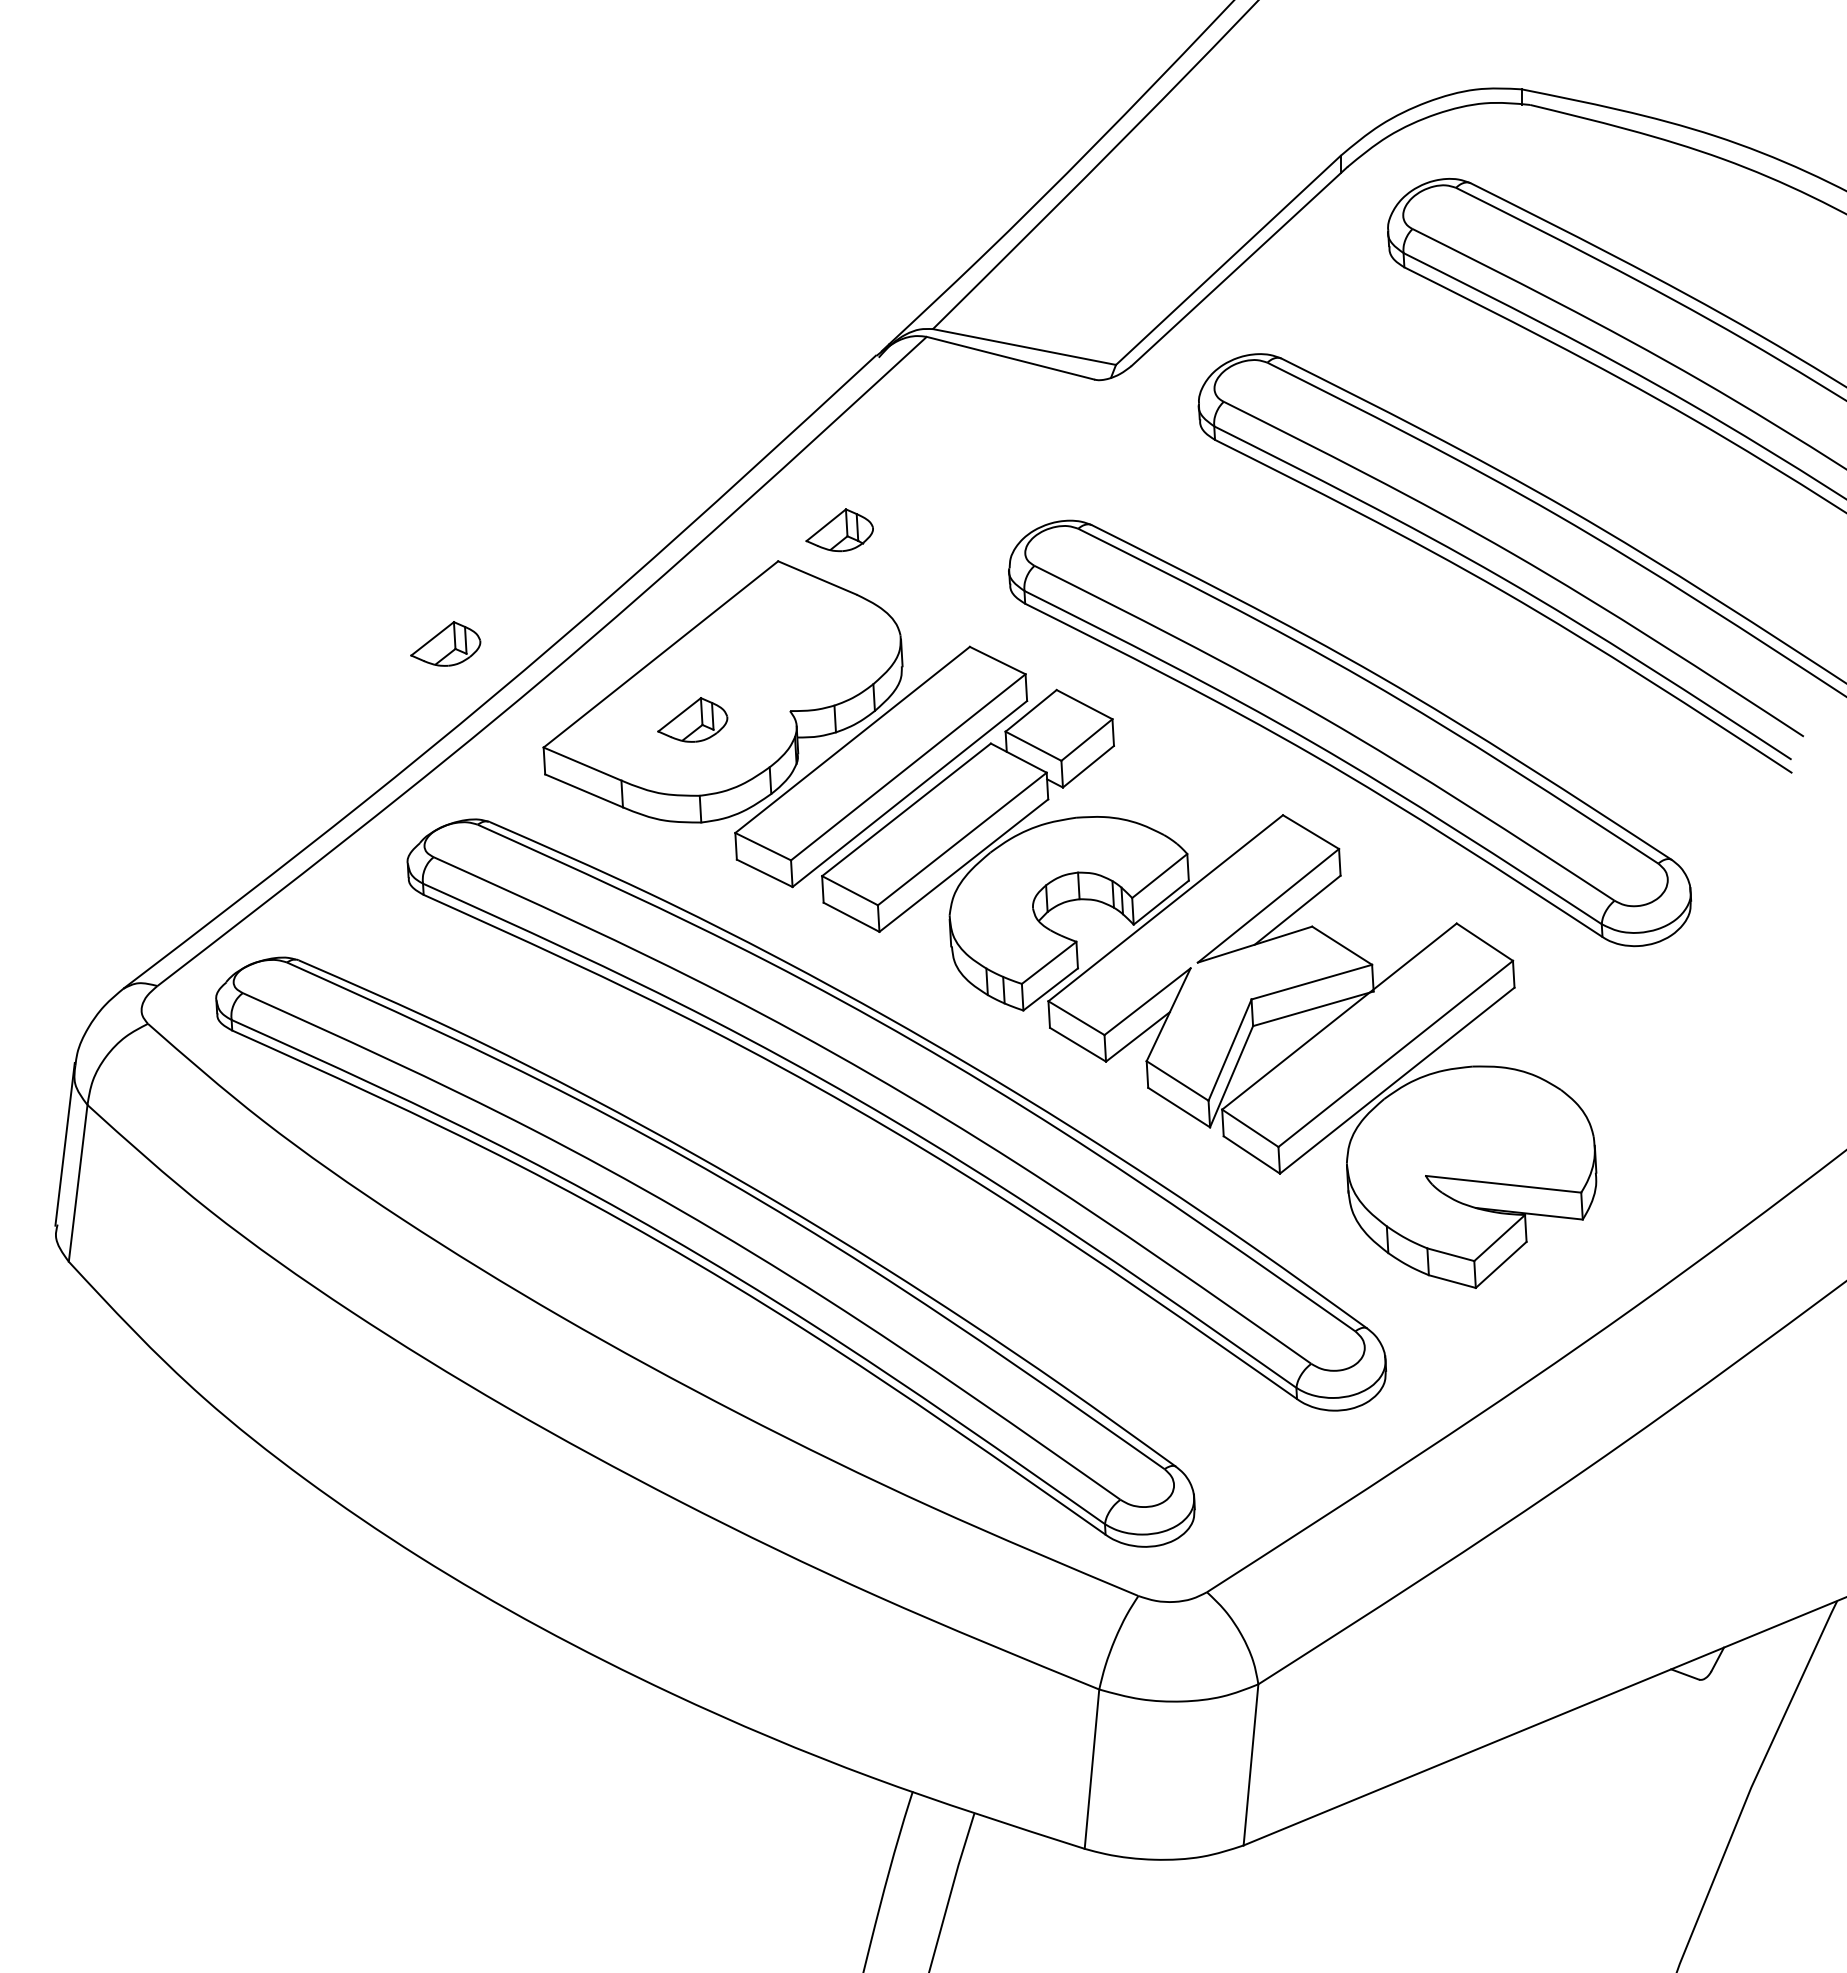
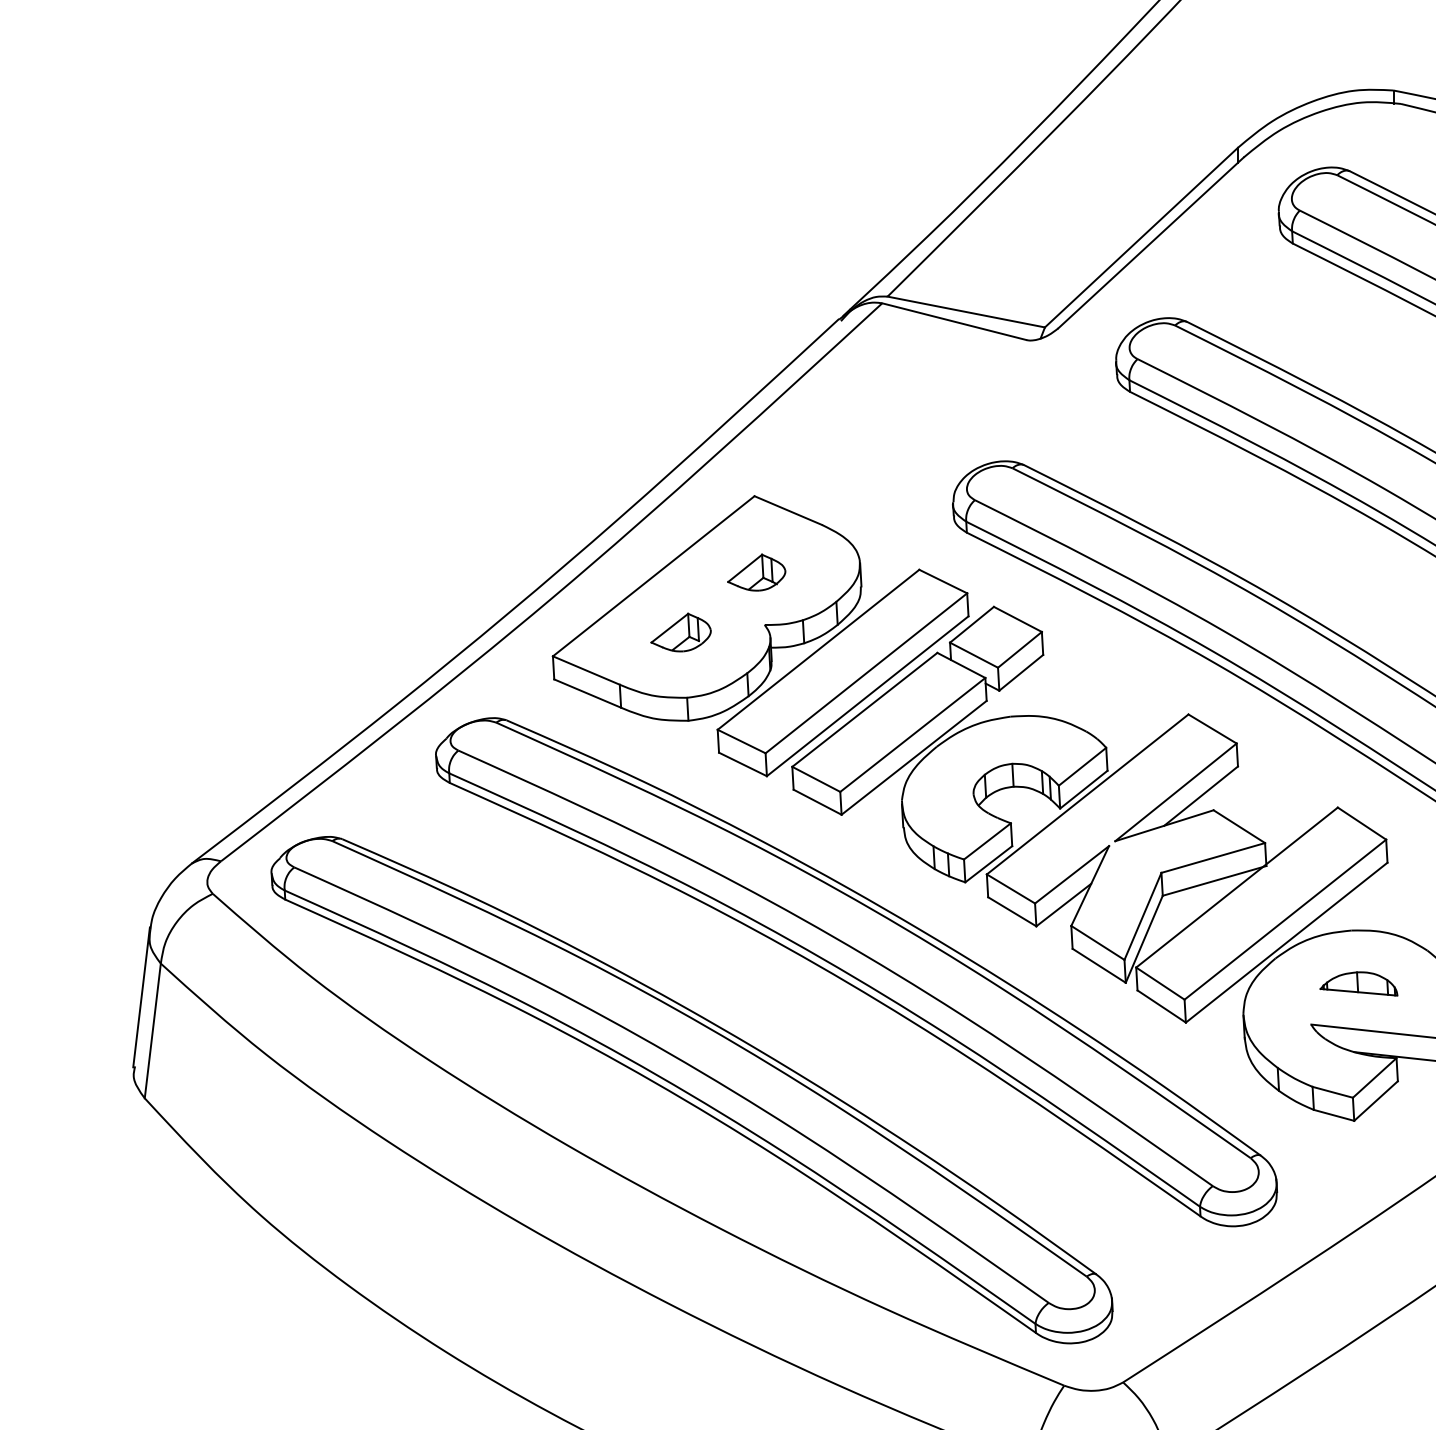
part: (839, 530) -> (756, 572), moved
part: (445, 643) -> (468, 566), removed
part: (1480, 1128) -> (1358, 983), added

